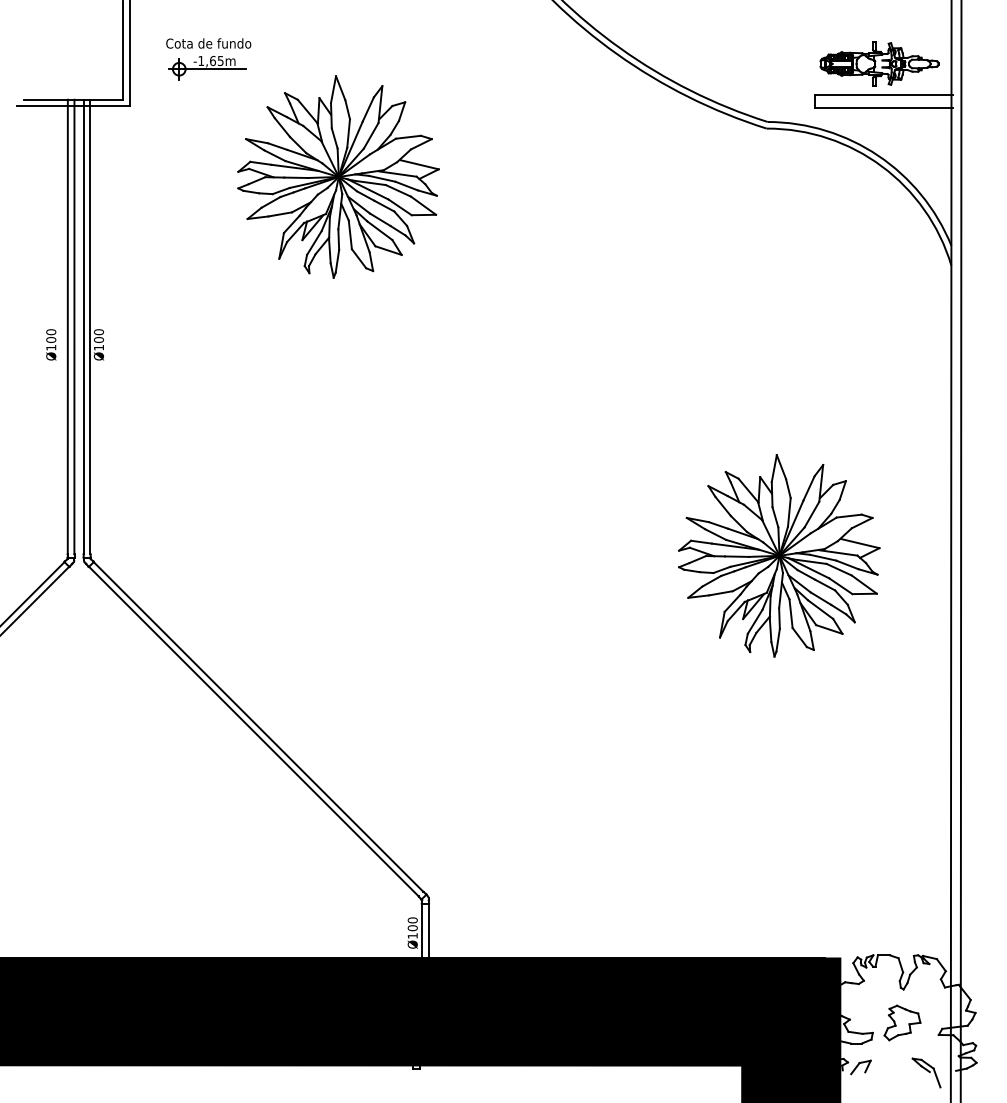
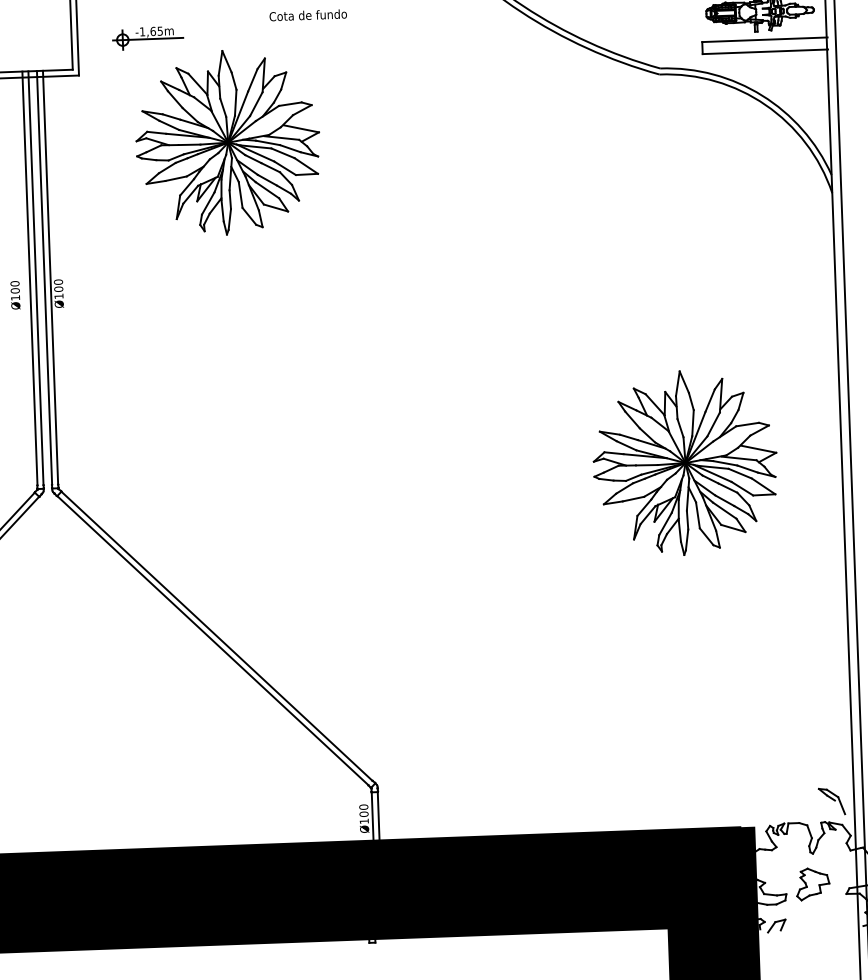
text: (208, 43) -> (308, 15), moved
part: (338, 176) -> (227, 142), moved
part: (926, 1072) -> (831, 801), moved

